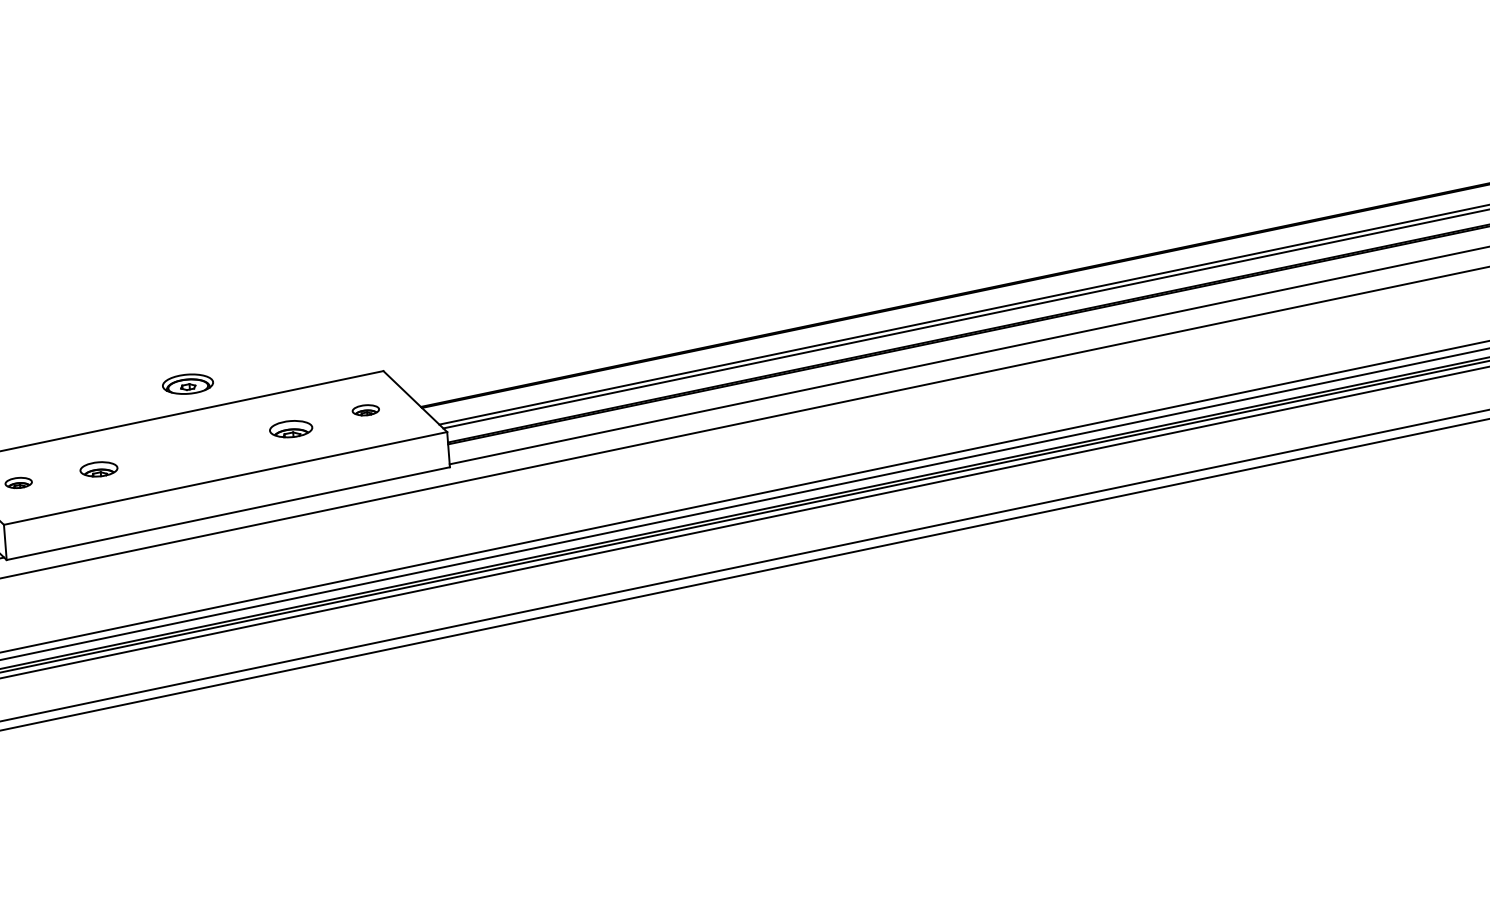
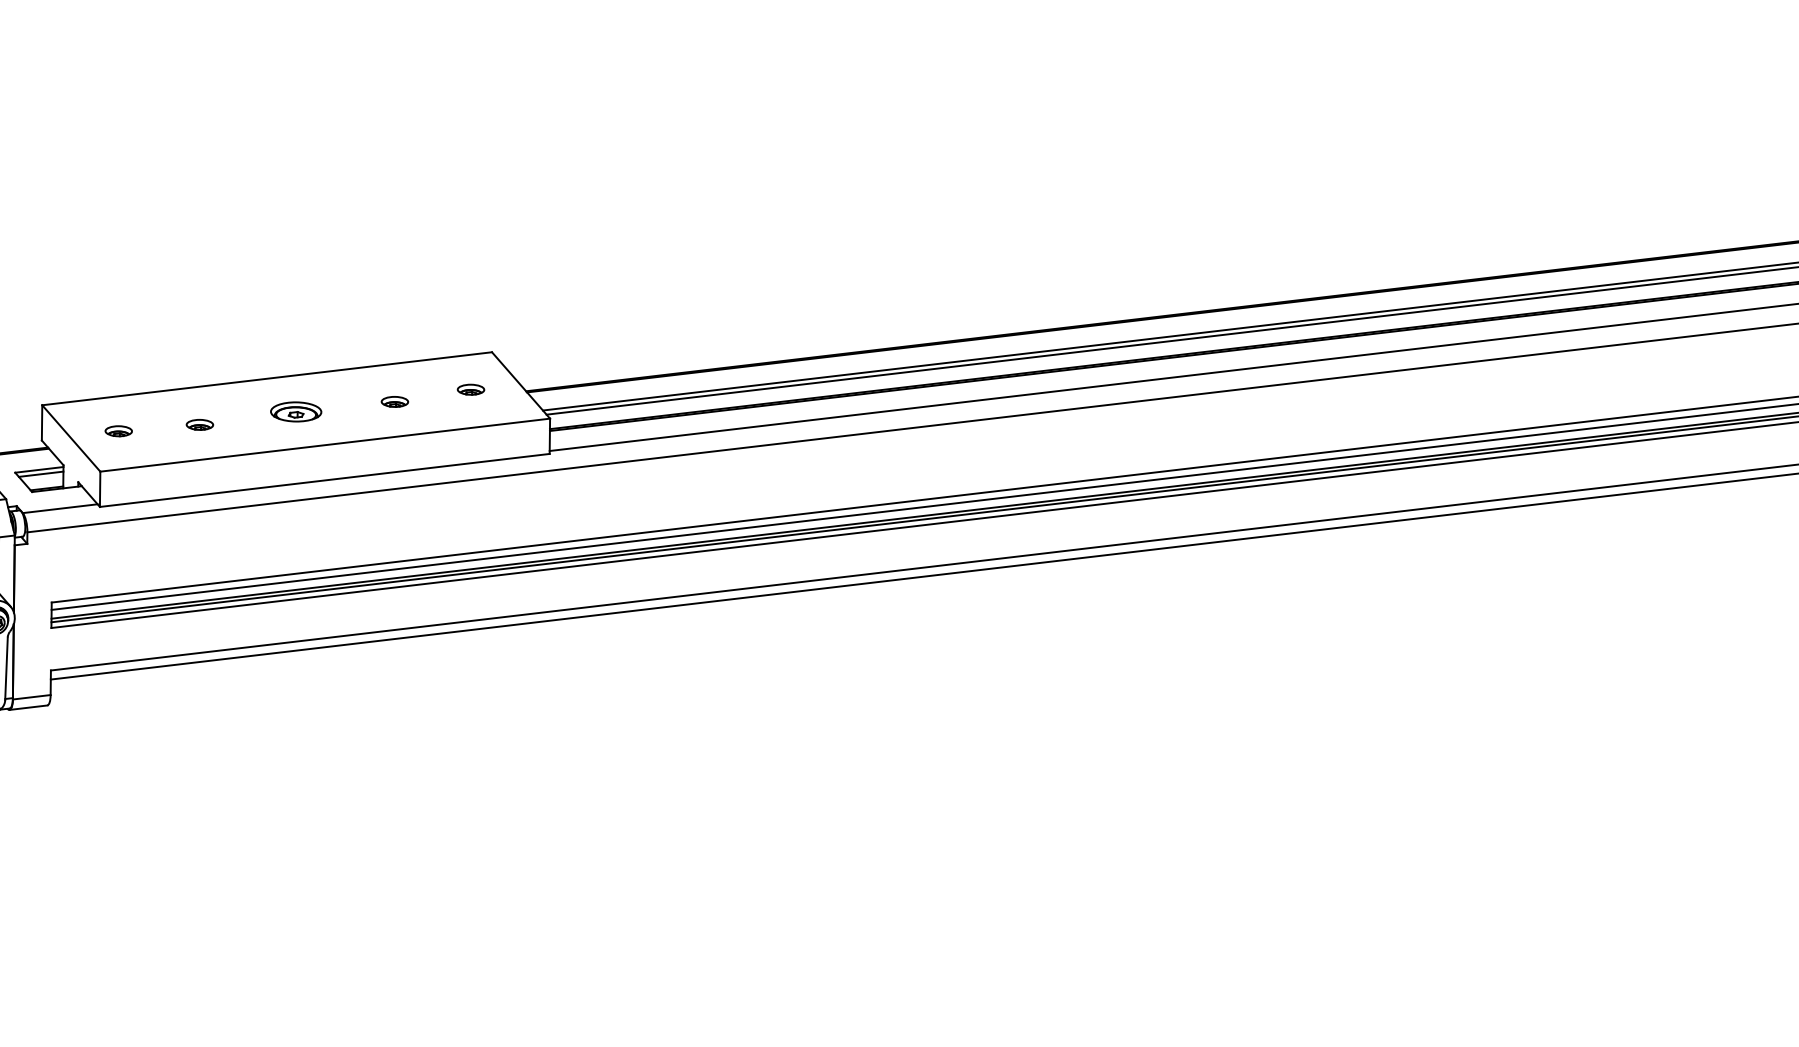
part: (188, 383) -> (296, 411), moved
part: (290, 428) -> (394, 401), size x0.62
part: (98, 469) -> (199, 424), size x0.71

